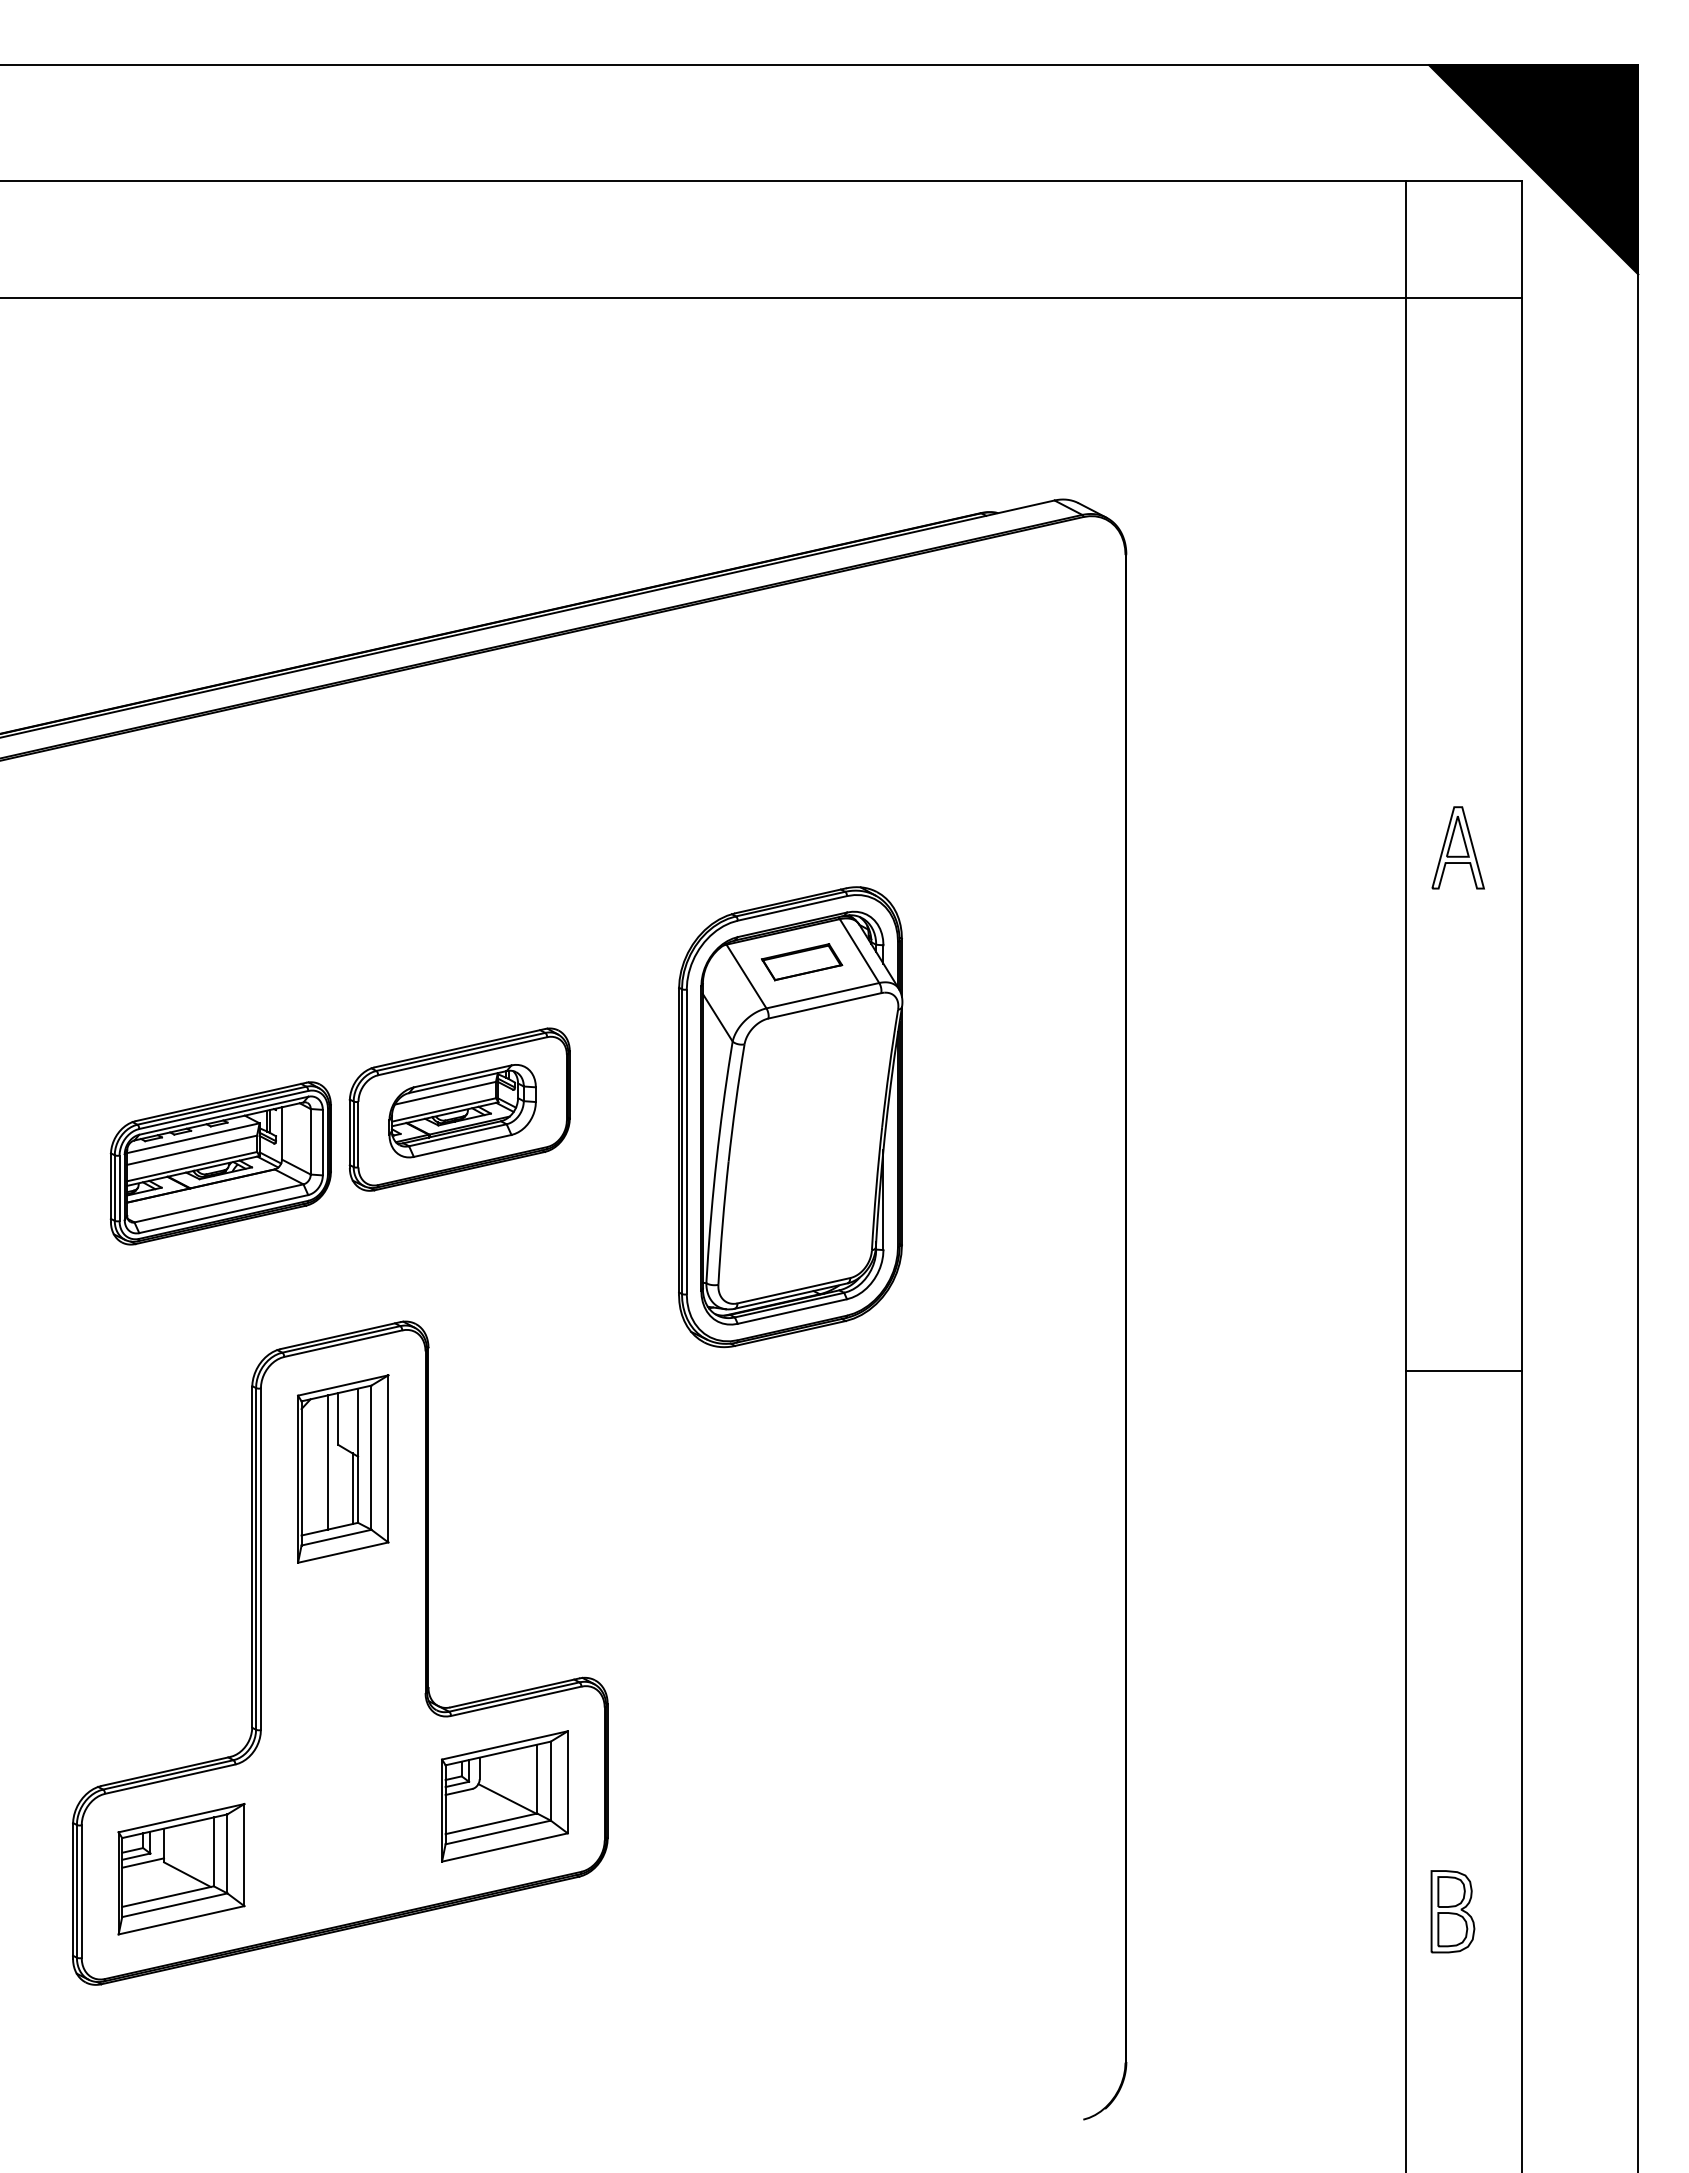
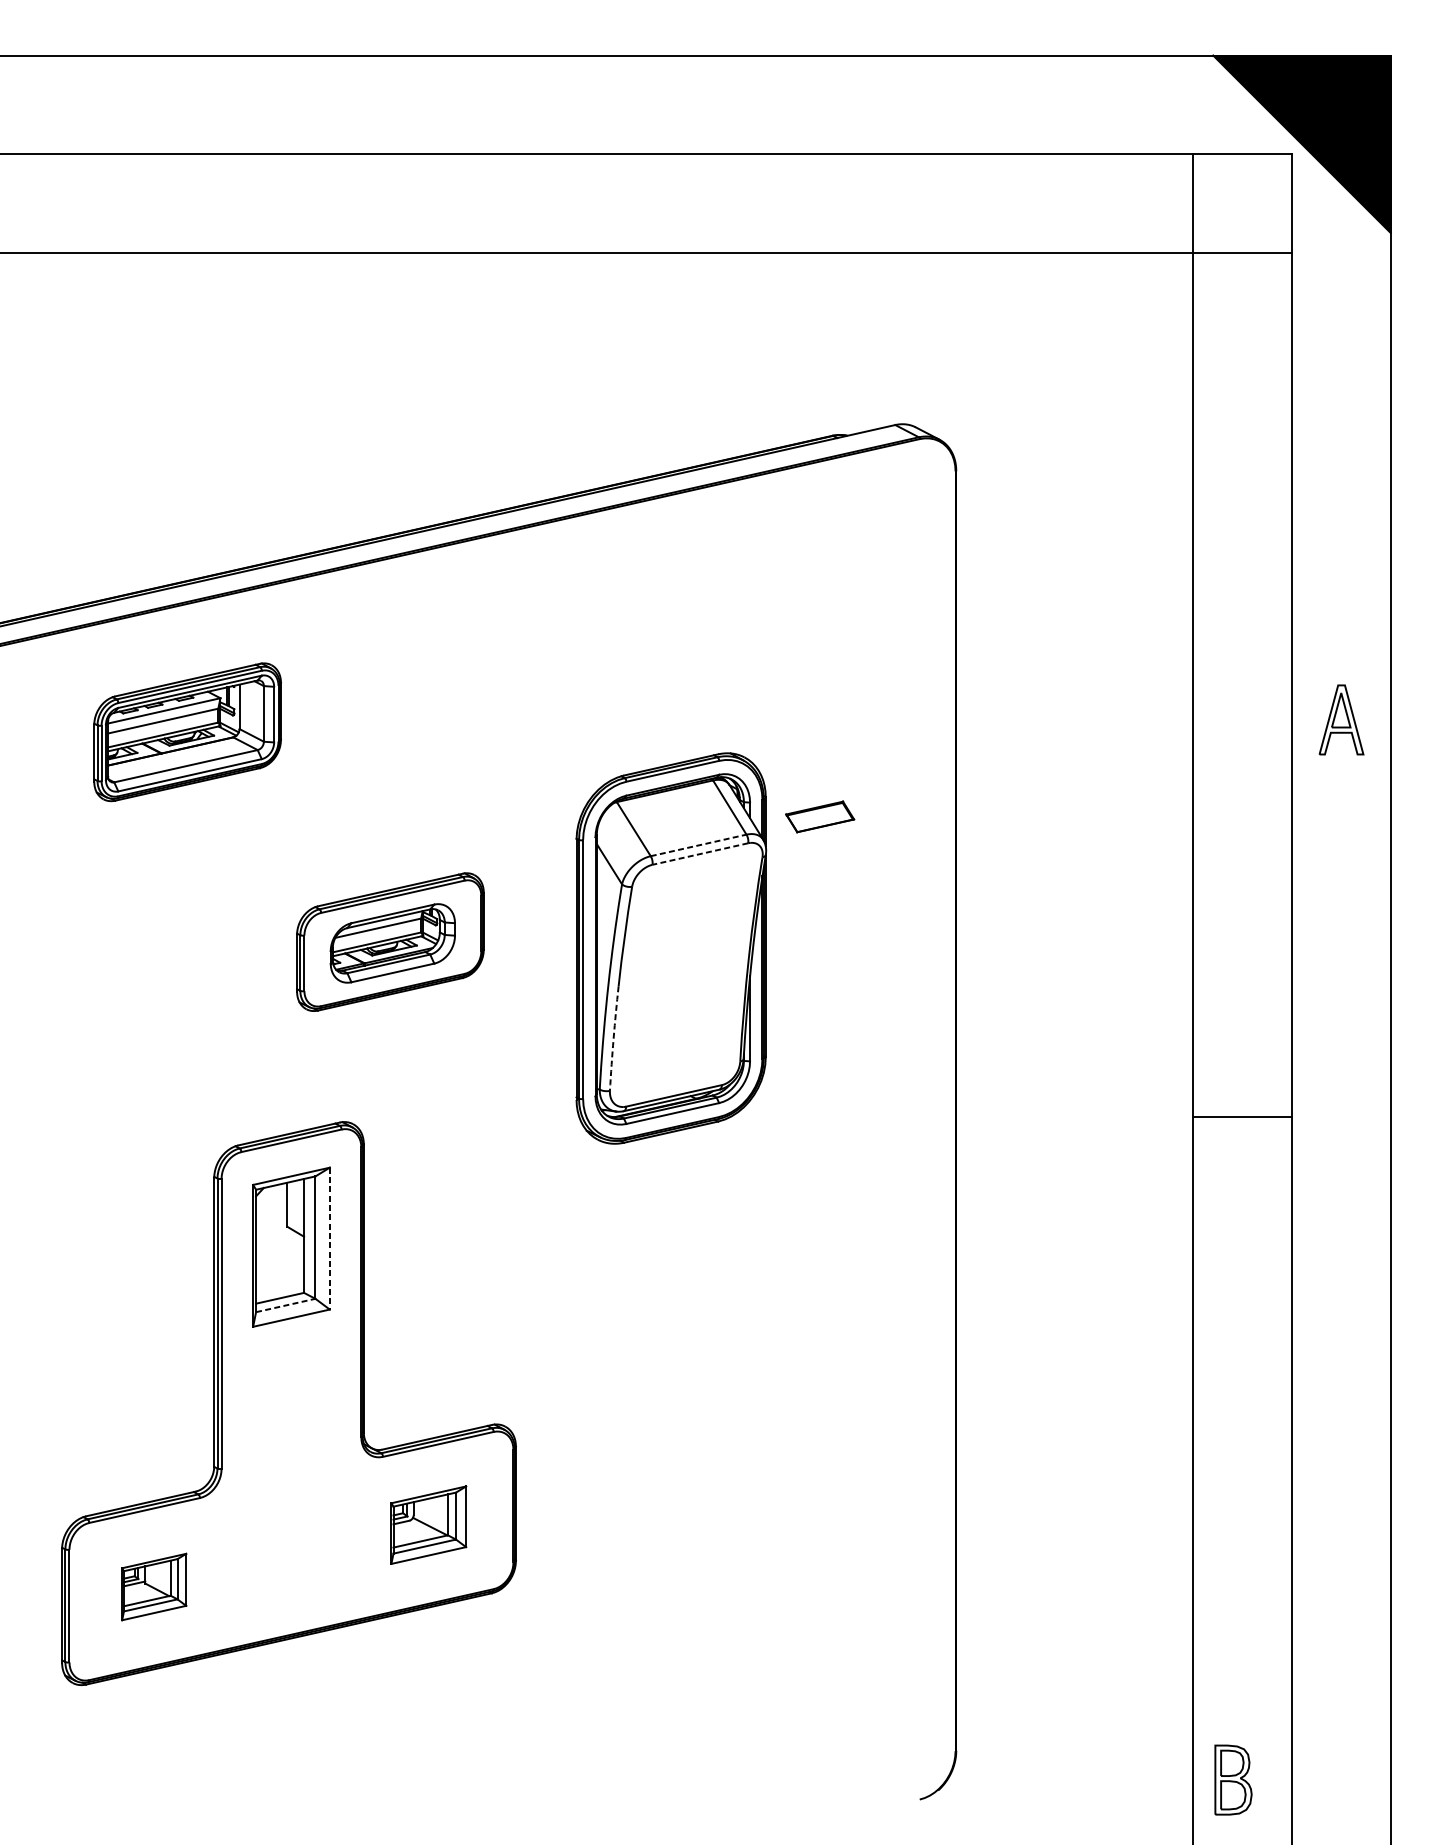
part: (1457, 847) -> (1340, 719), moved
part: (802, 962) -> (820, 817), moved
line: (822, 995) -> (698, 845), solid -> dashed
line: (824, 1005) -> (700, 853), solid -> dashed
part: (220, 1163) -> (187, 732), moved
arc: (722, 1223) -> (613, 1038), solid -> dashed
line: (1463, 1371) -> (1242, 1116), moved
line: (388, 1458) -> (329, 1238), solid -> dashed
line: (327, 1462) -> (278, 1241), removed
line: (352, 1488) -> (299, 1263), removed
line: (336, 1537) -> (285, 1305), solid -> dashed
part: (504, 1796) -> (428, 1525), size x0.7
part: (181, 1869) -> (154, 1587), size x0.6
part: (1452, 1911) -> (1233, 1779), moved

